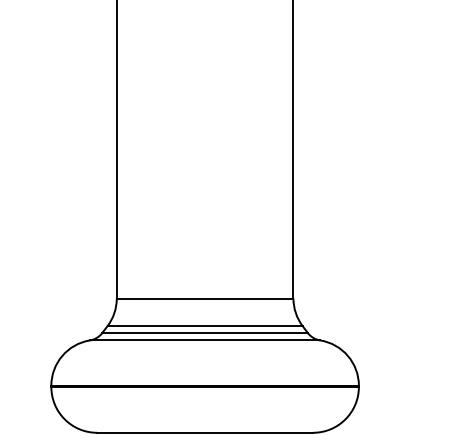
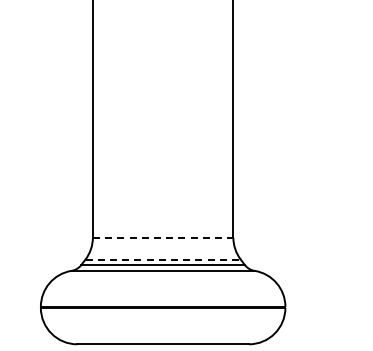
line: (205, 298) -> (163, 237), solid -> dashed
line: (205, 326) -> (163, 259), solid -> dashed

